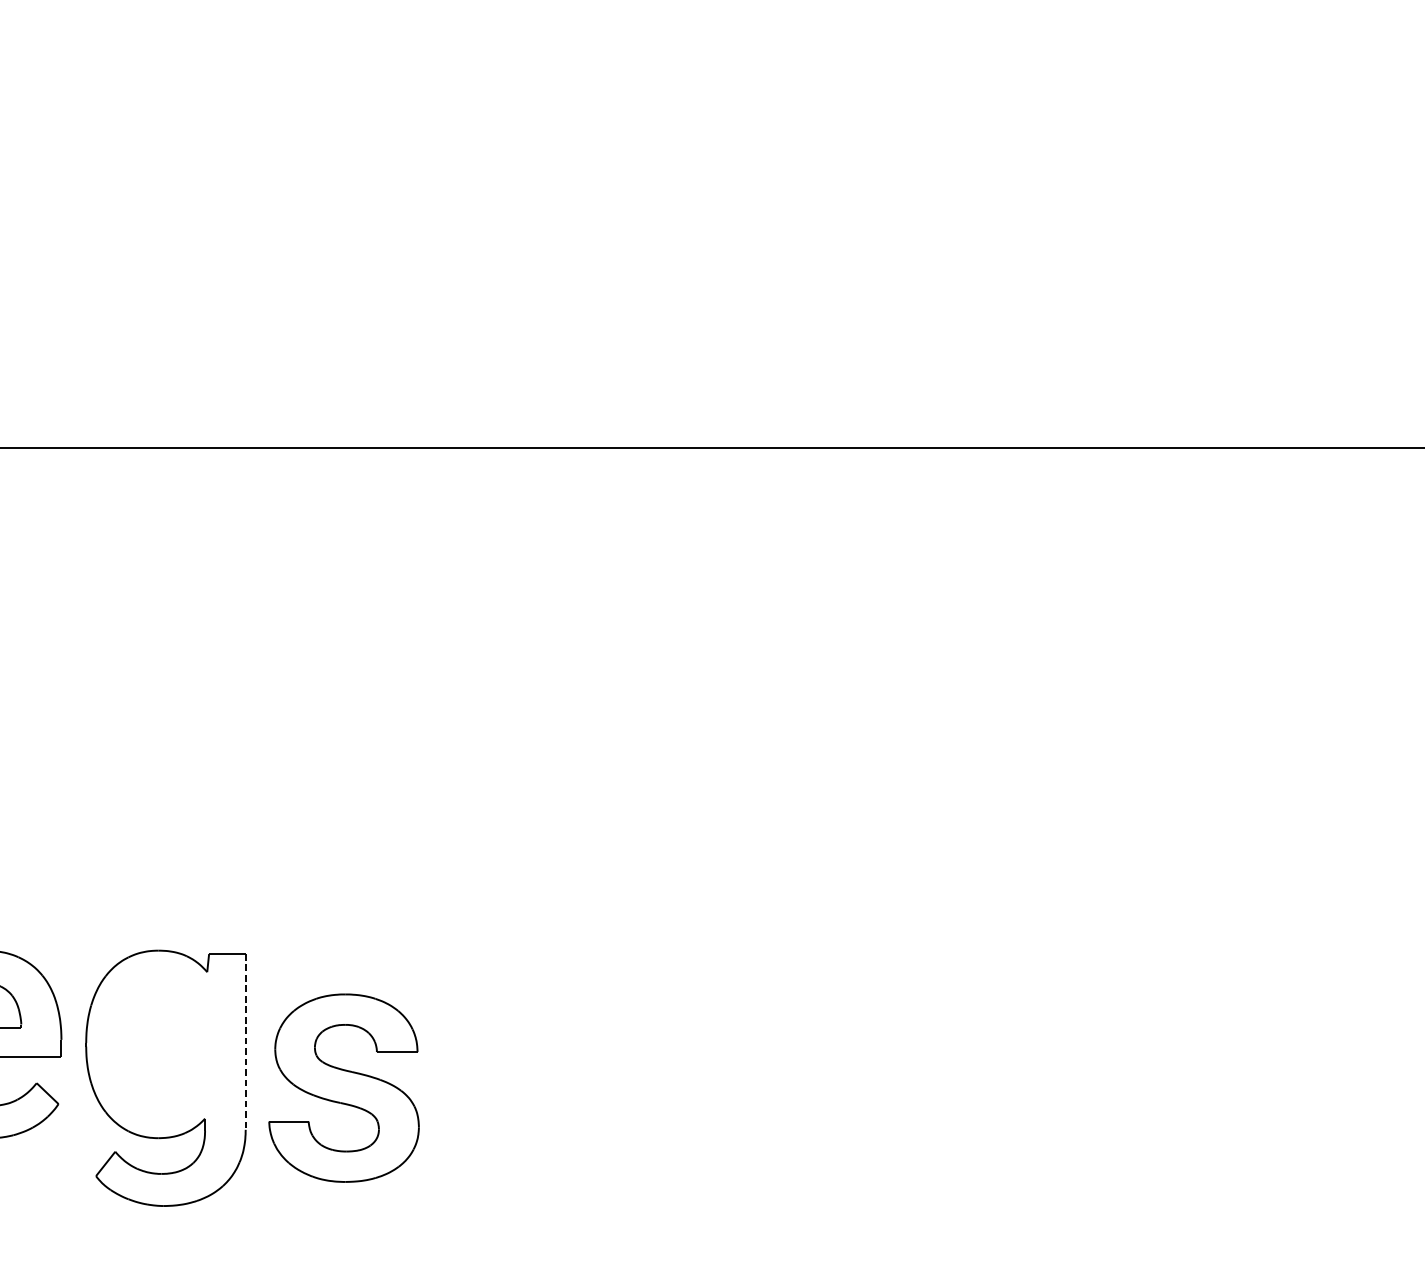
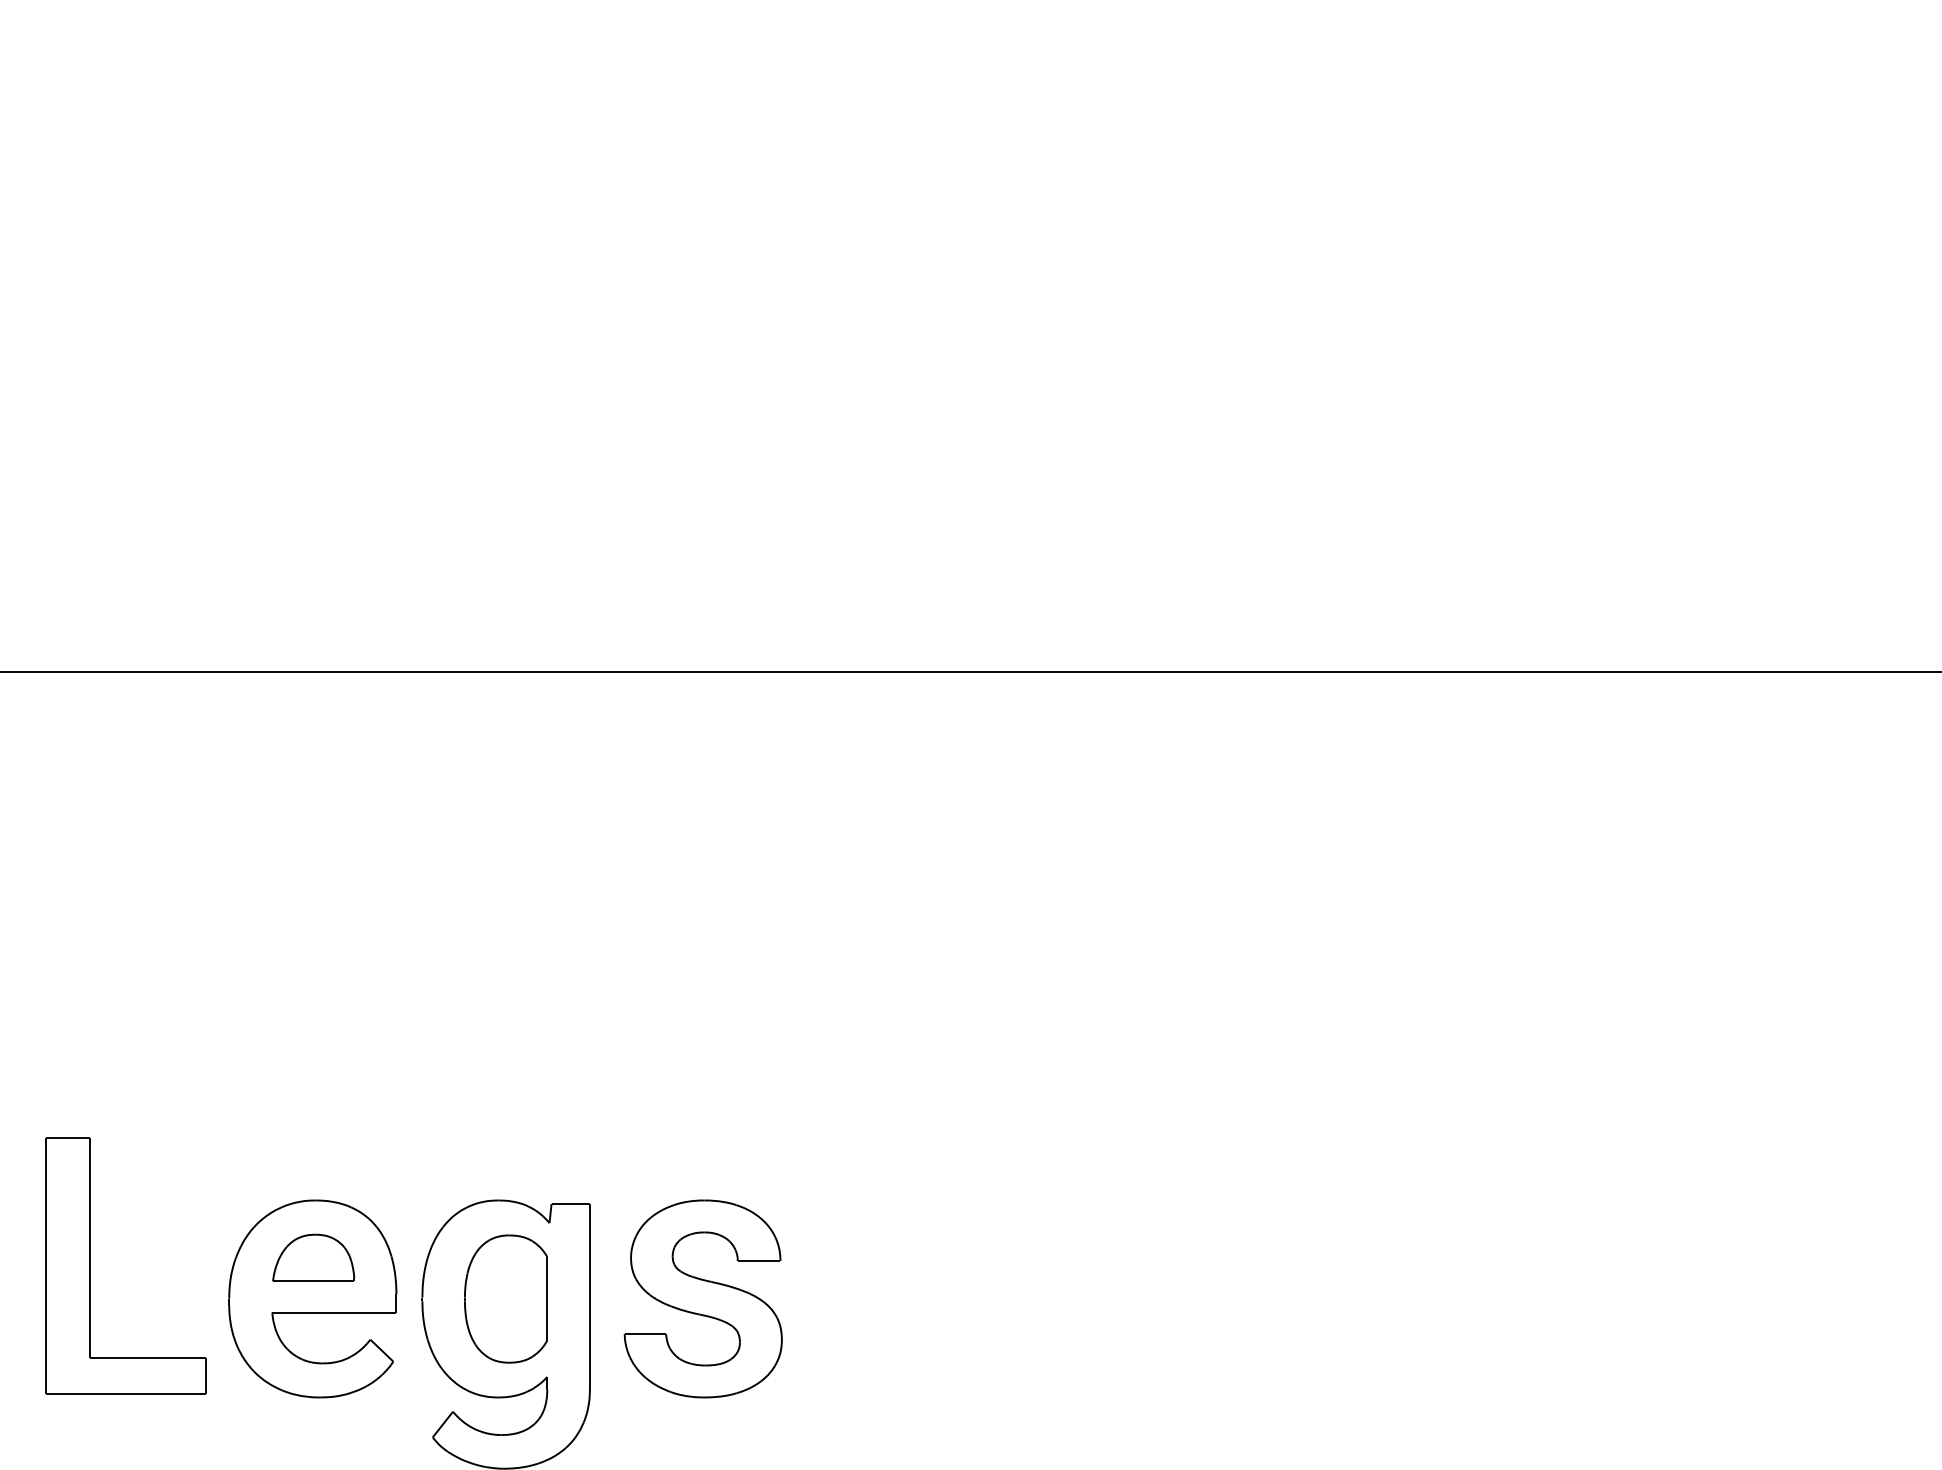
line: (246, 1042) -> (590, 1296), dashed -> solid
part: (165, 1043) -> (505, 1298), added
part: (343, 1087) -> (702, 1298), moved

